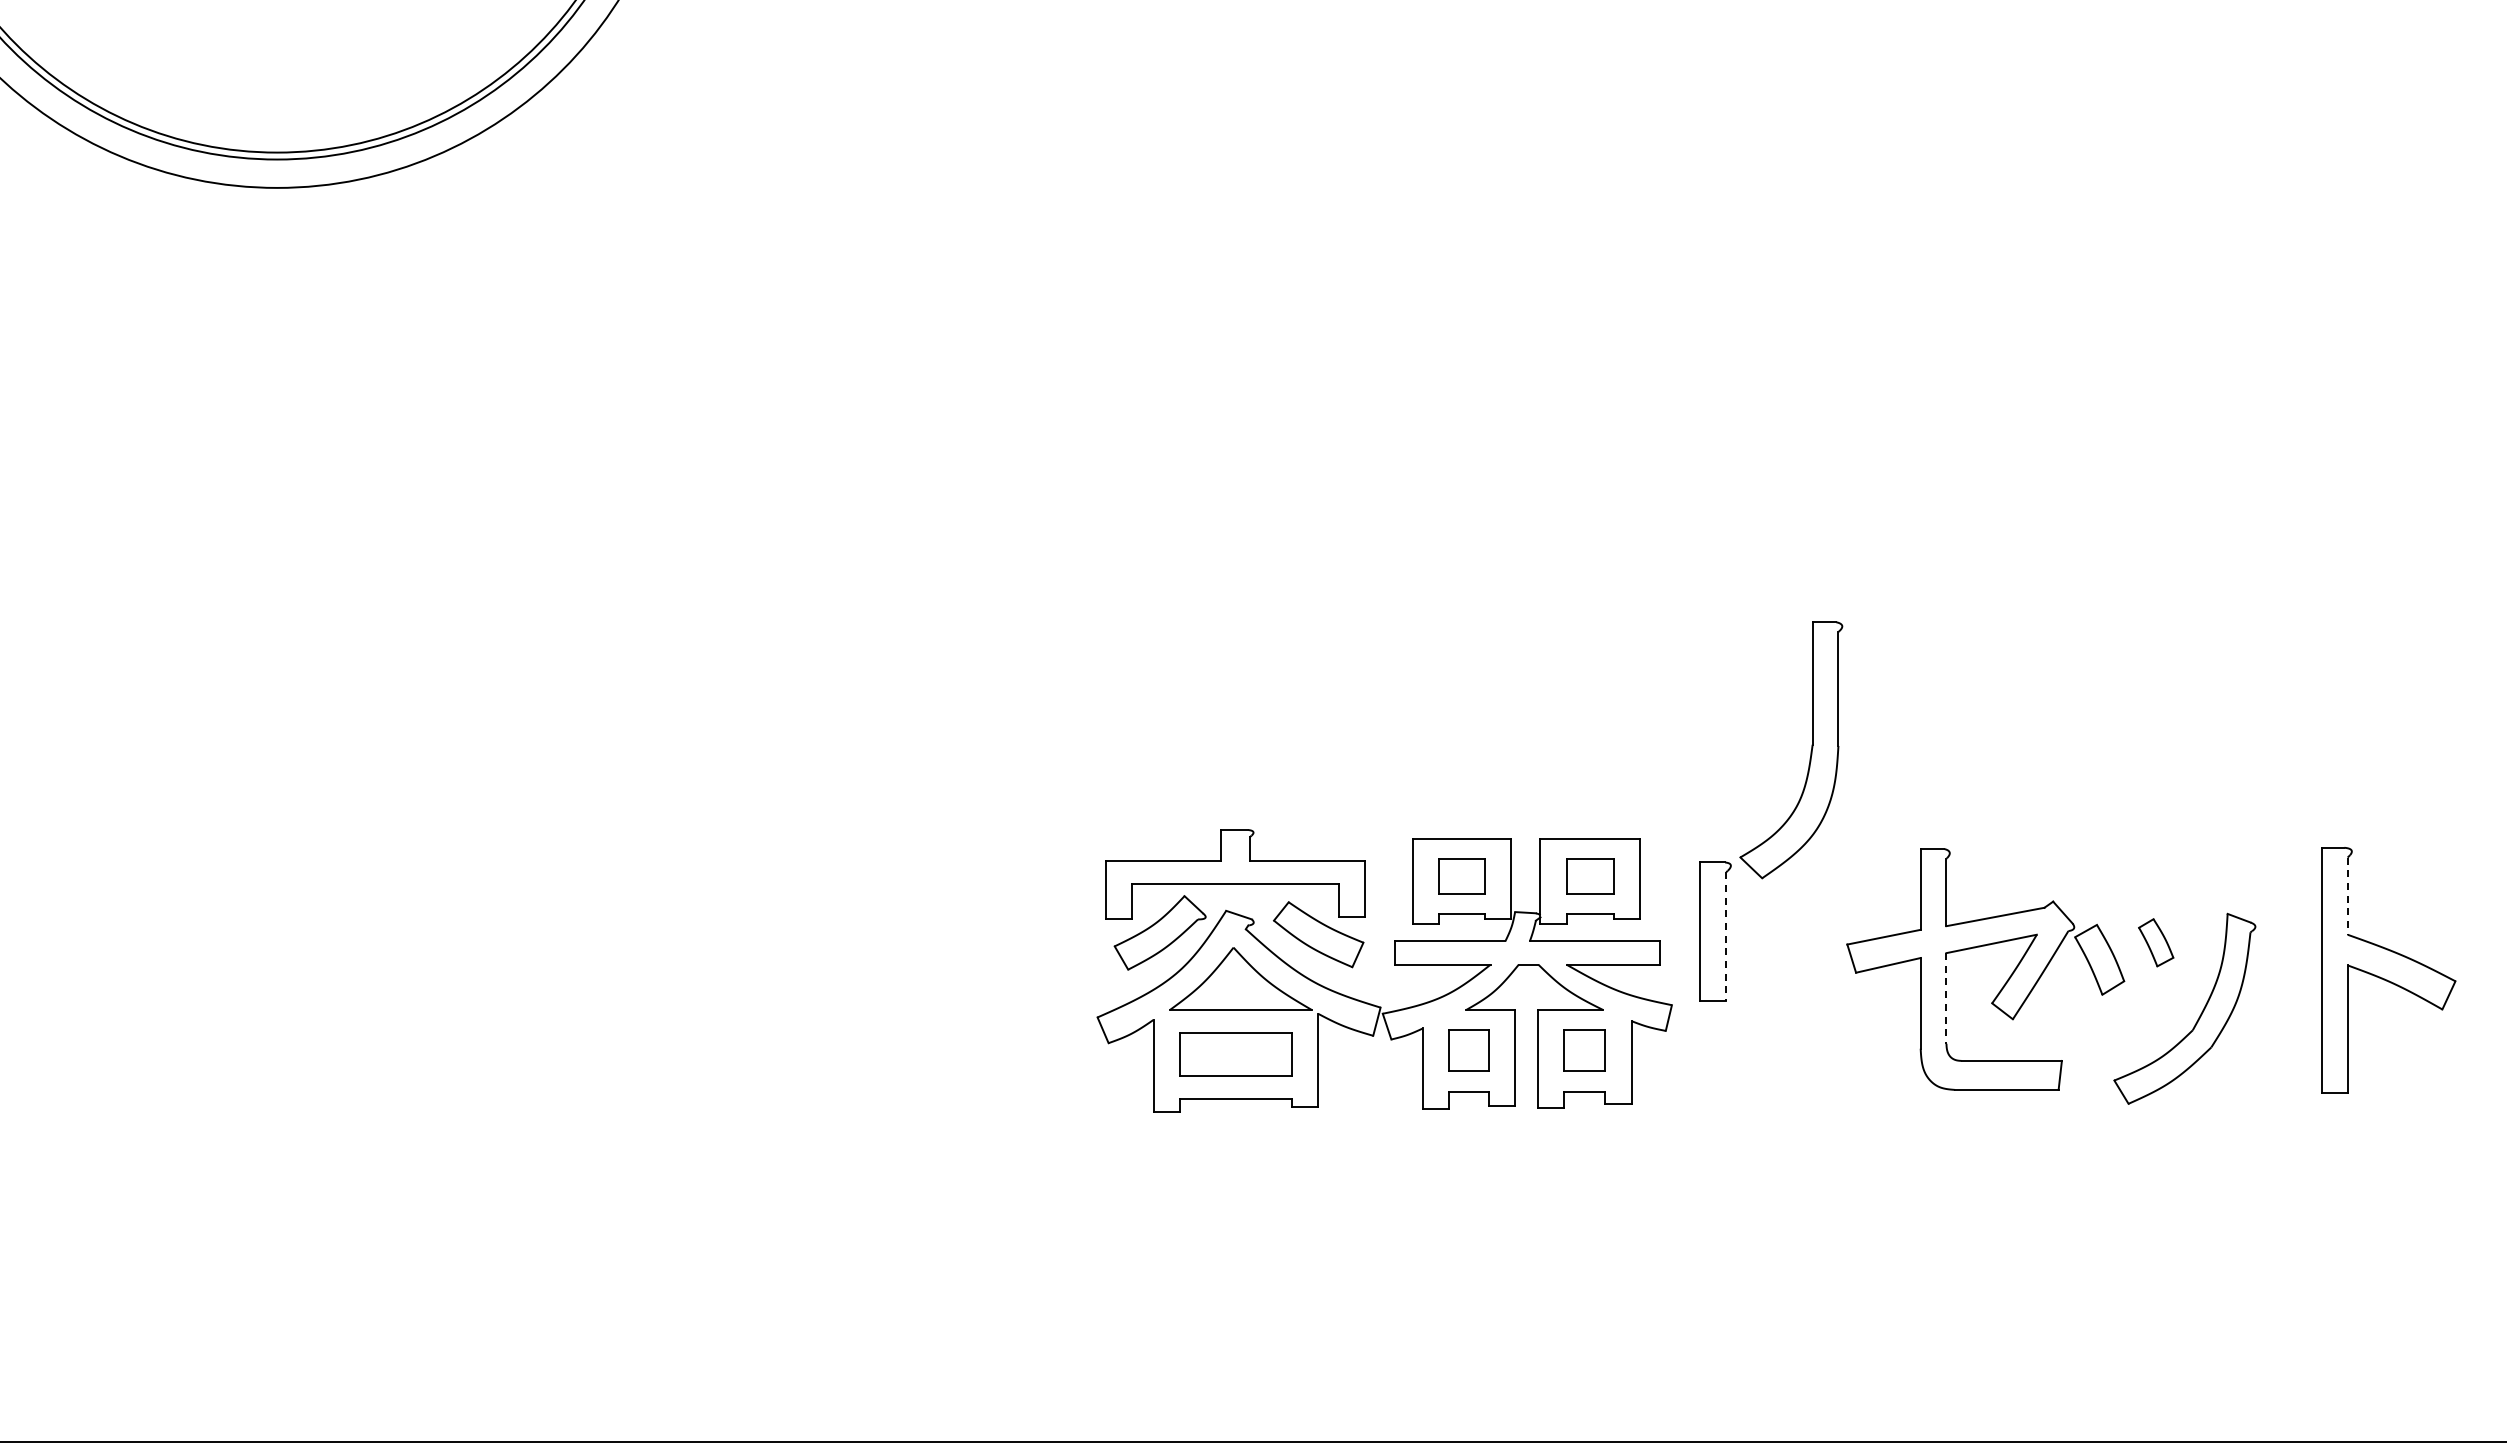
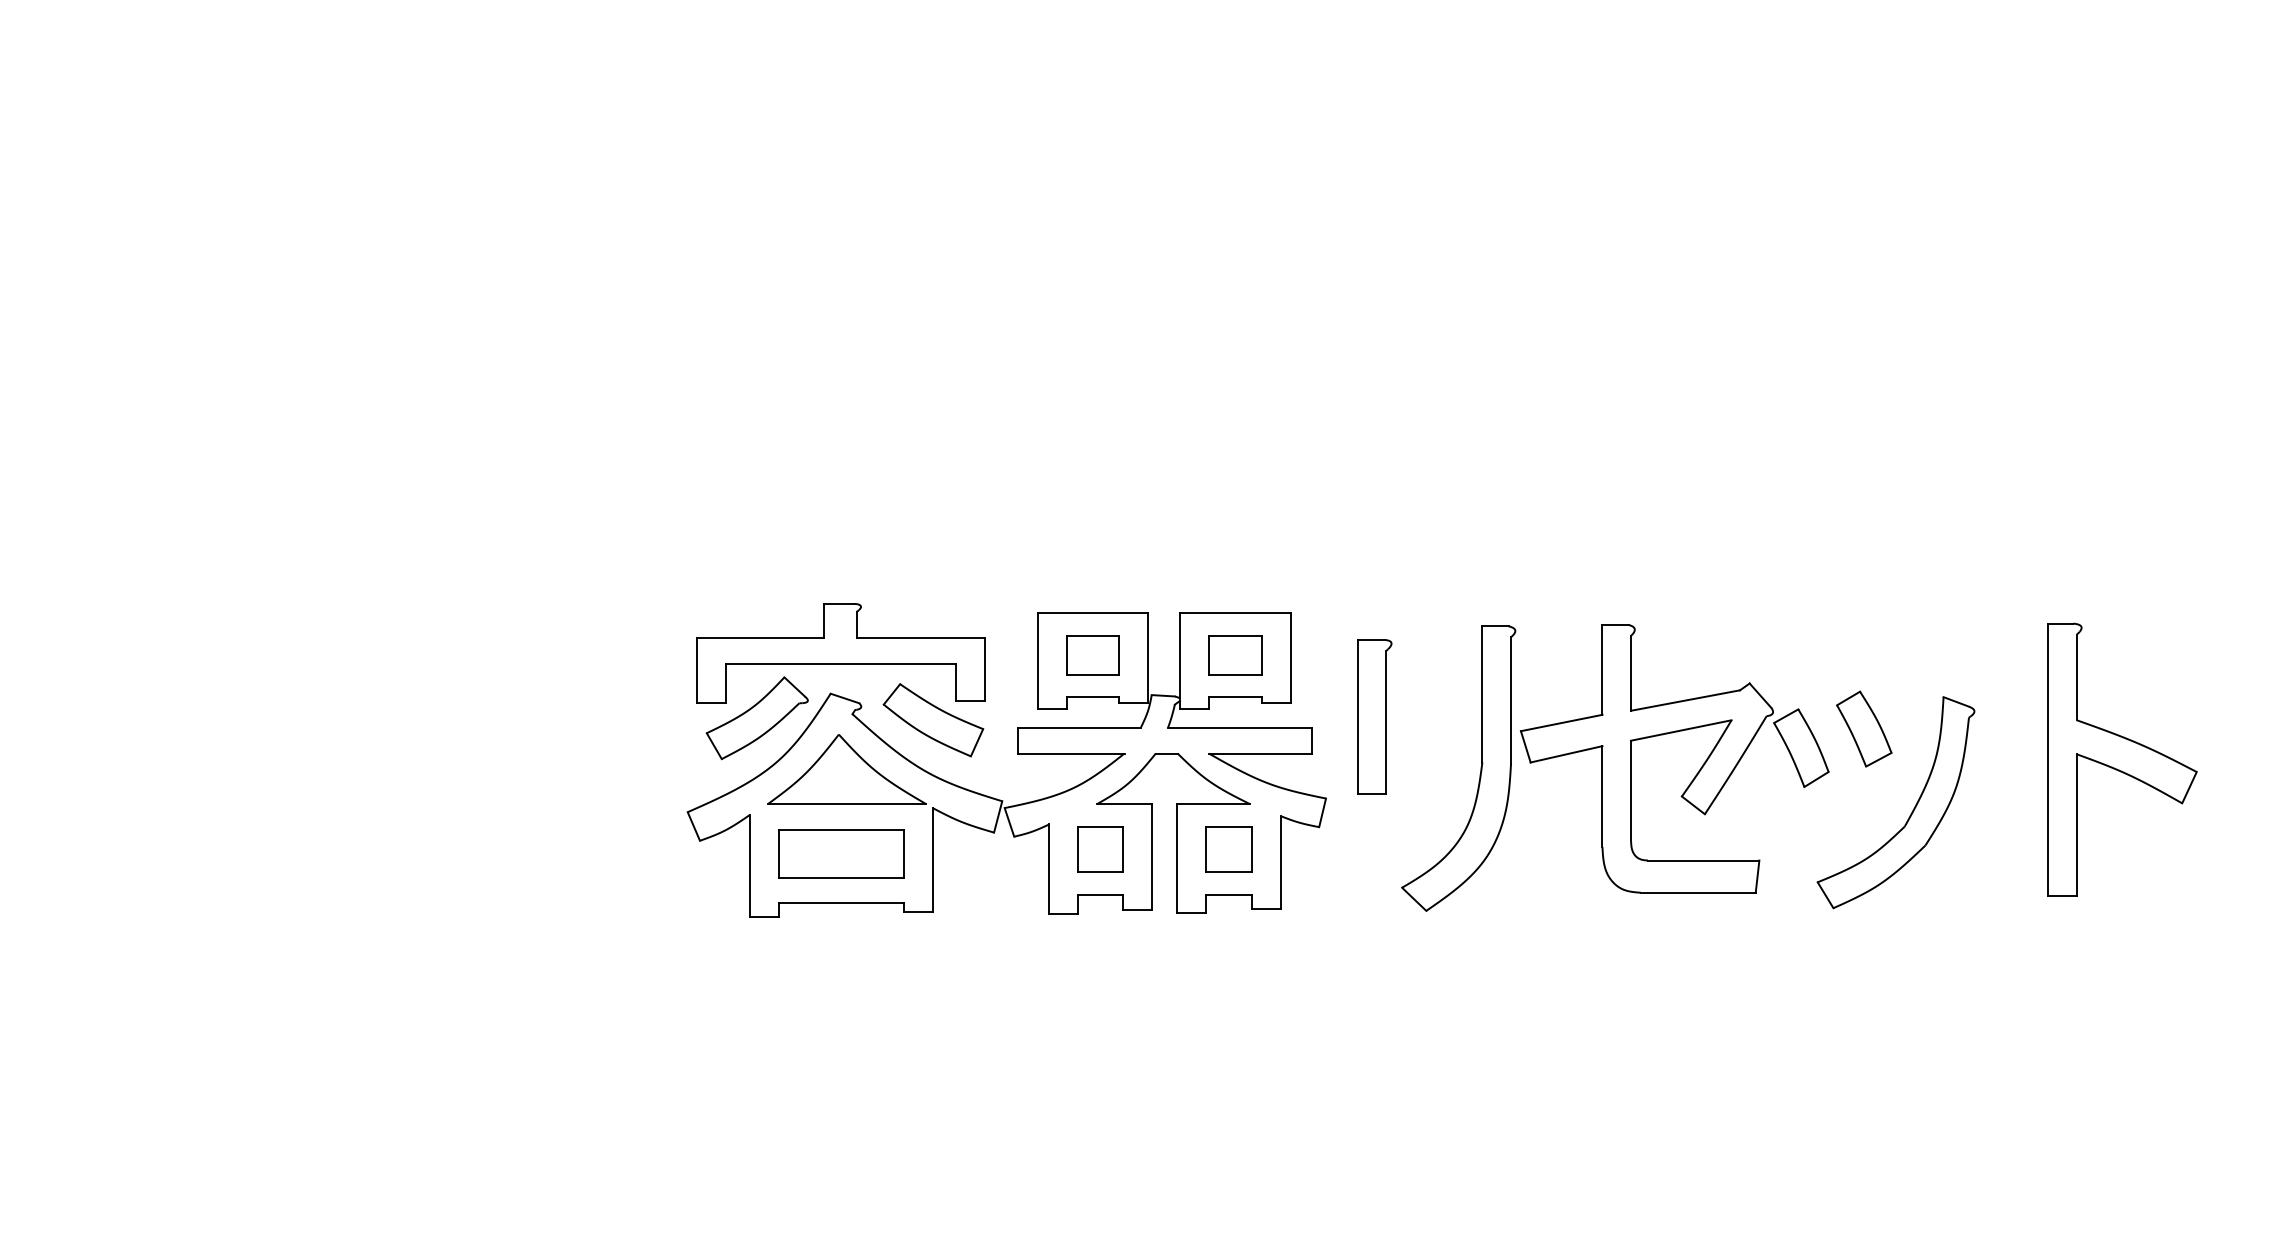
part: (1810, 751) -> (1480, 770), moved
line: (2347, 896) -> (2076, 677), dashed -> solid
line: (1726, 937) -> (1386, 723), dashed -> solid
part: (2155, 942) -> (1863, 728), size x1.43
line: (1946, 998) -> (1631, 791), dashed -> solid

